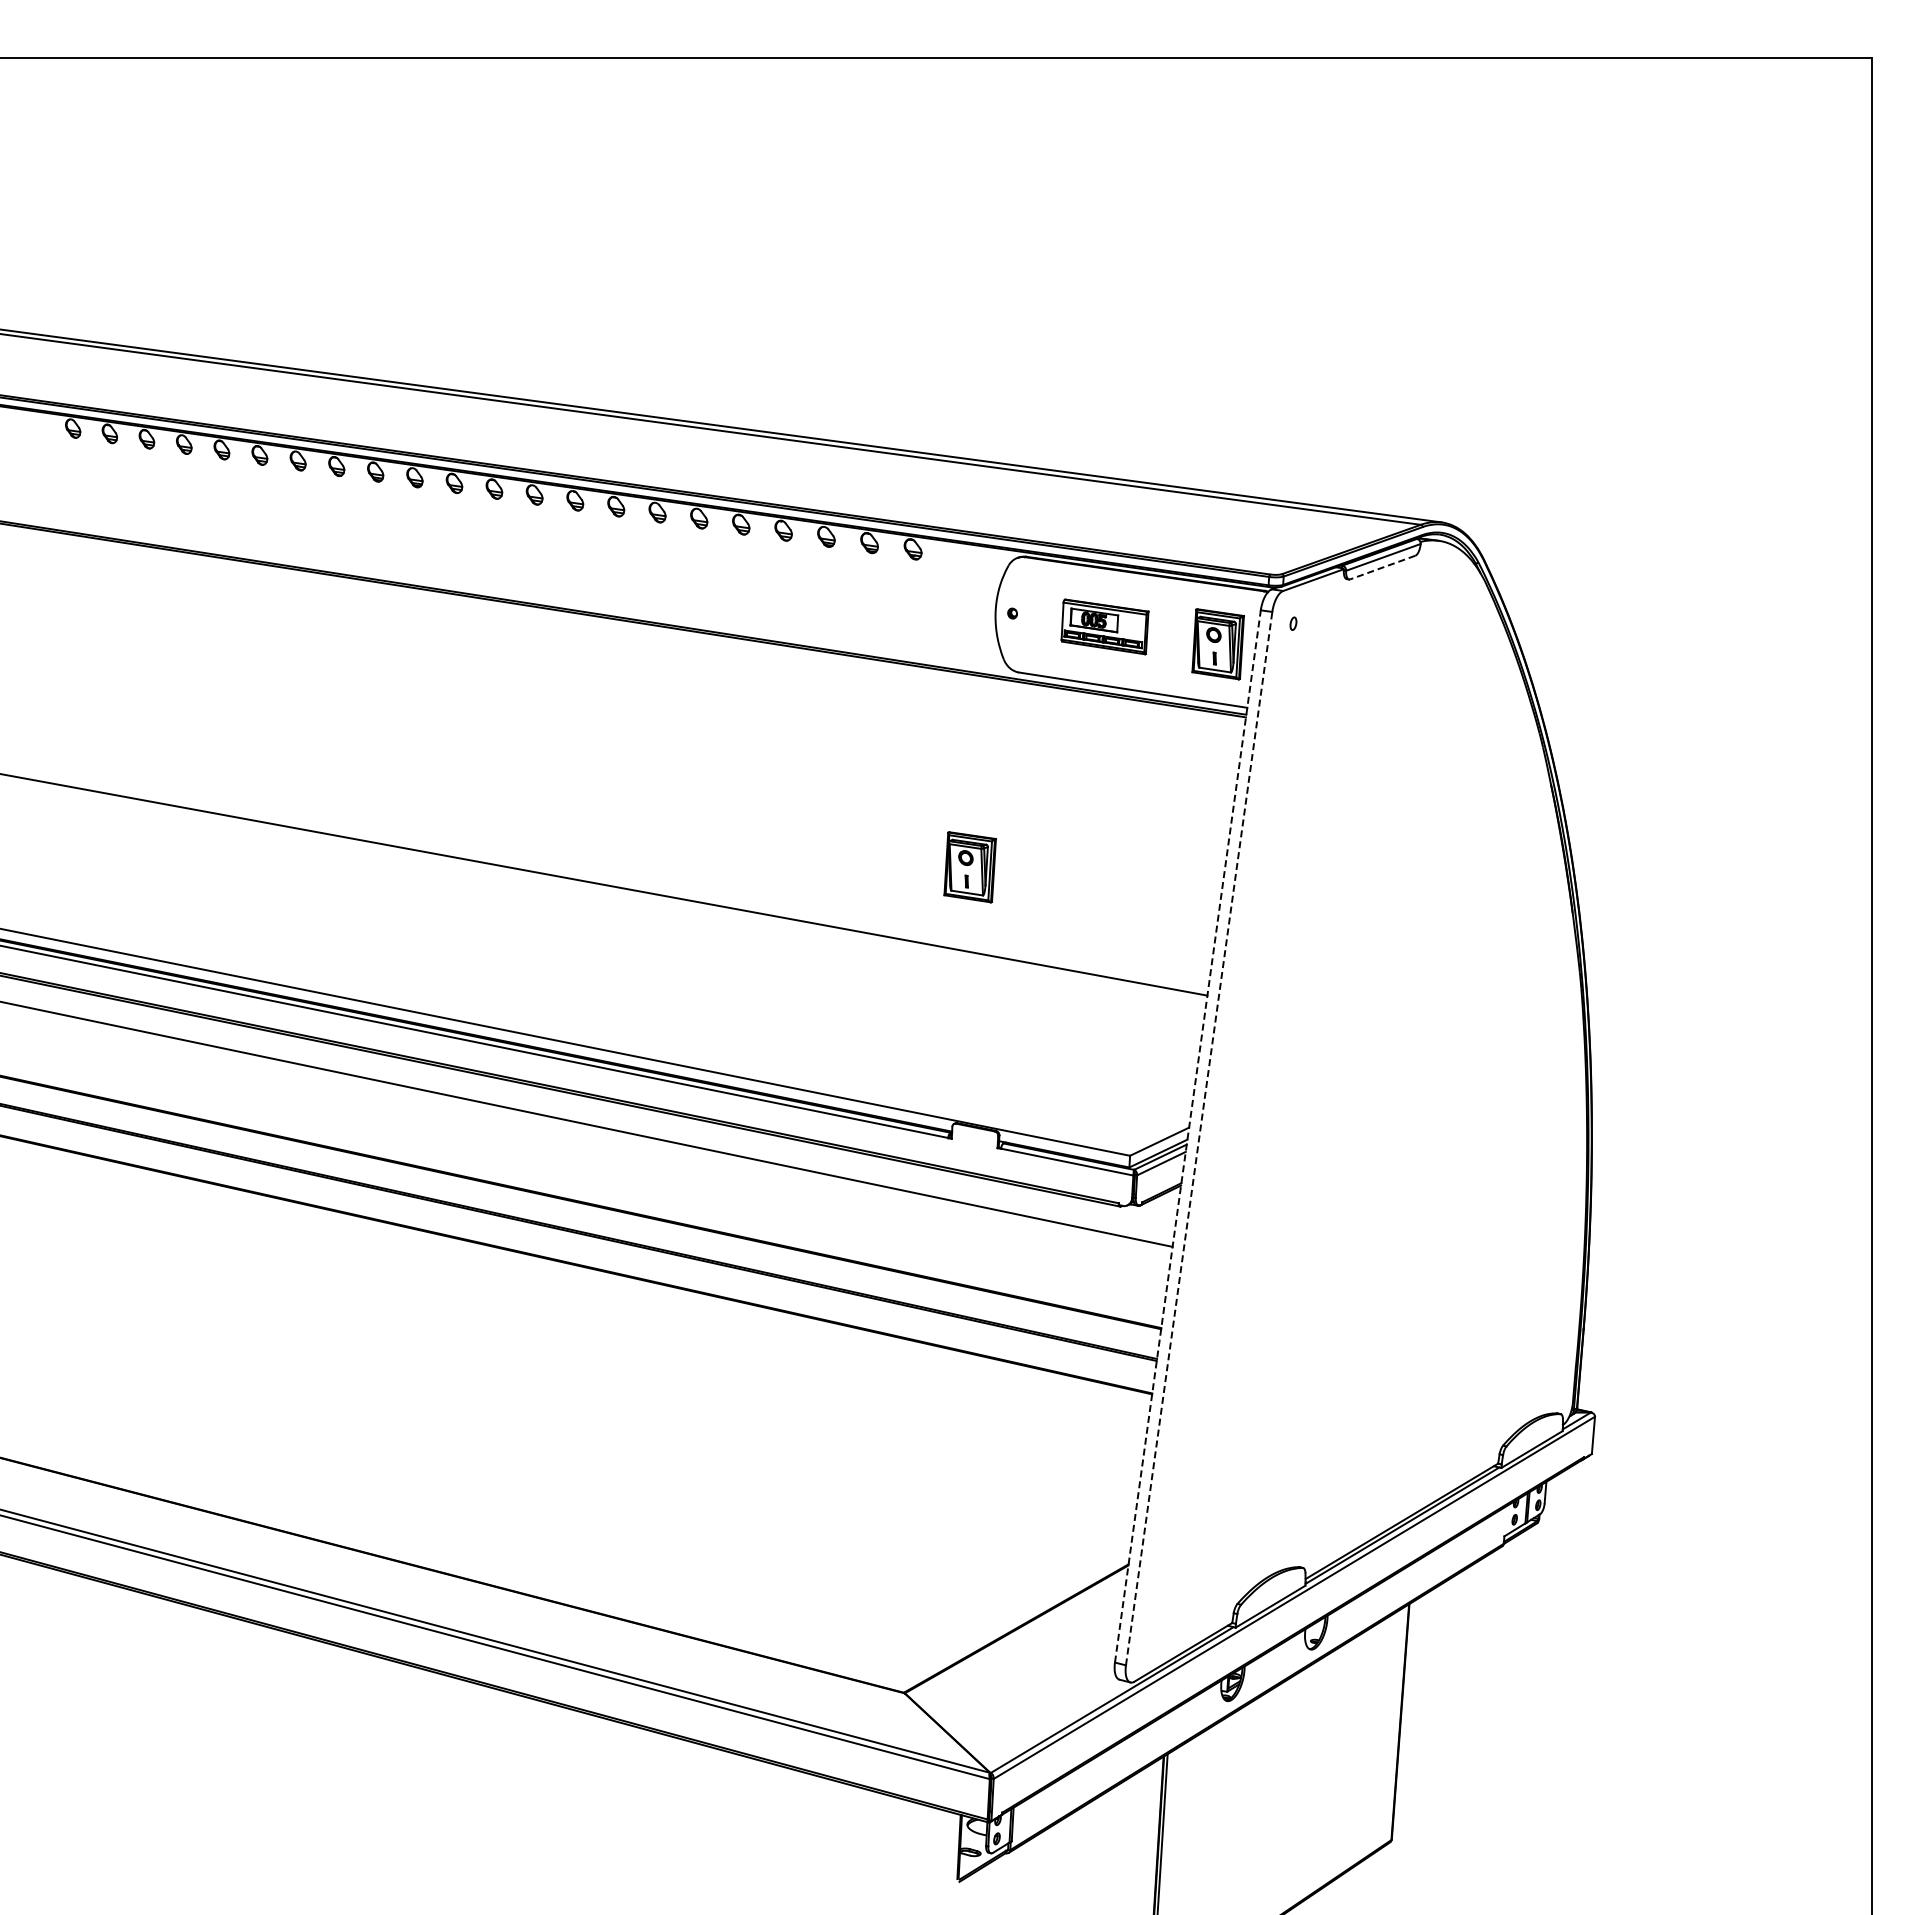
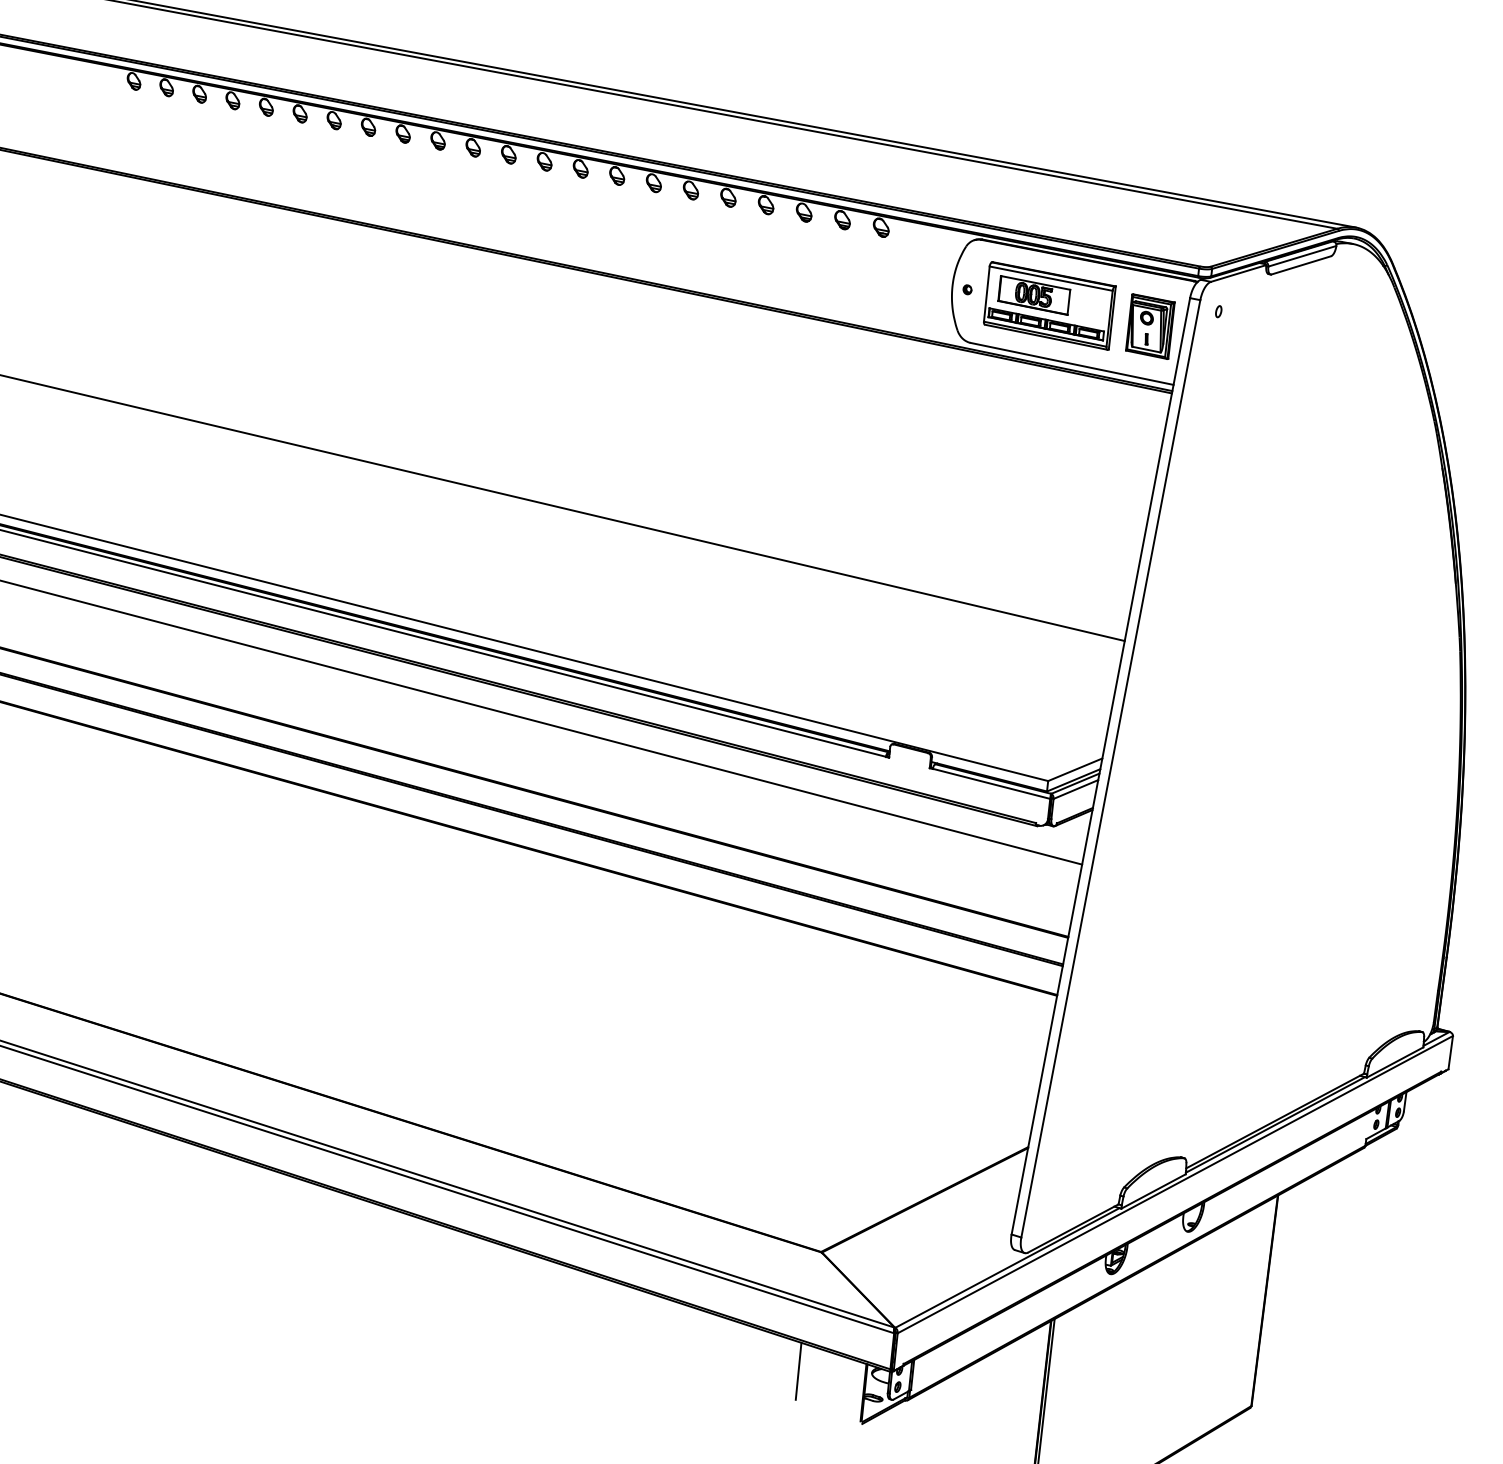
line: (1382, 567) -> (1301, 265), dashed -> solid
part: (1104, 626) -> (1049, 305), size x1.67
part: (969, 867) -> (917, 515), removed
line: (1187, 1135) -> (1100, 765), dashed -> solid
line: (1199, 1138) -> (1111, 768), dashed -> solid
line: (885, 1826) -> (798, 1370), added

